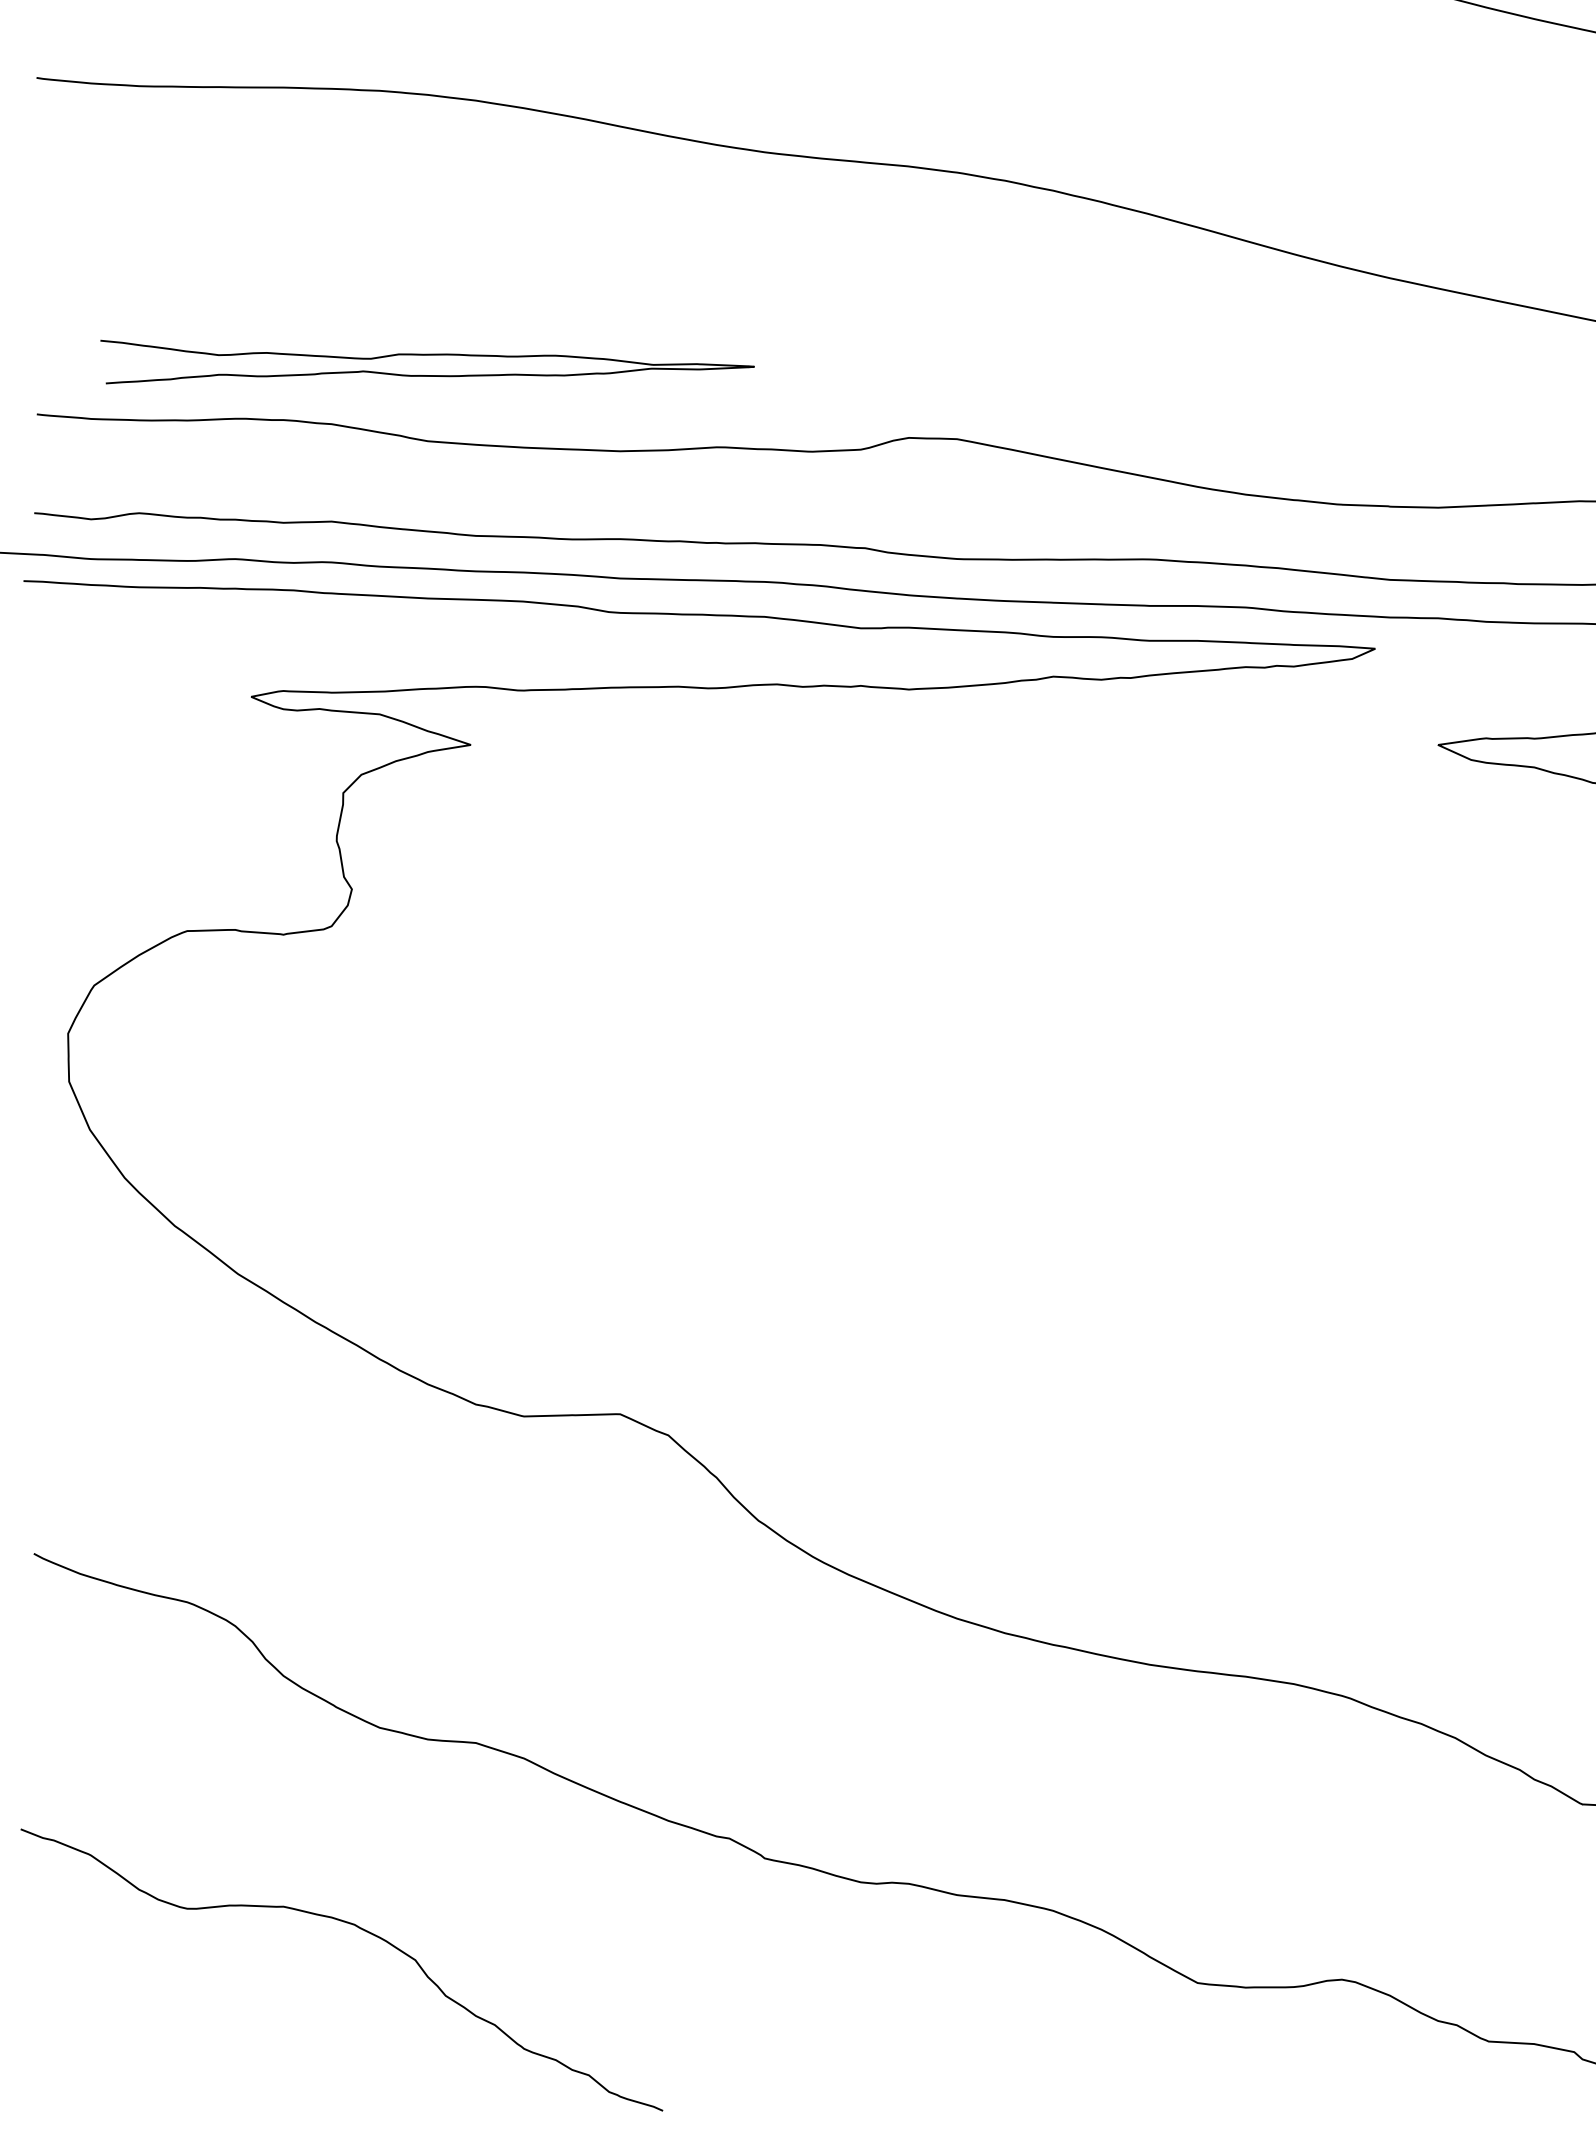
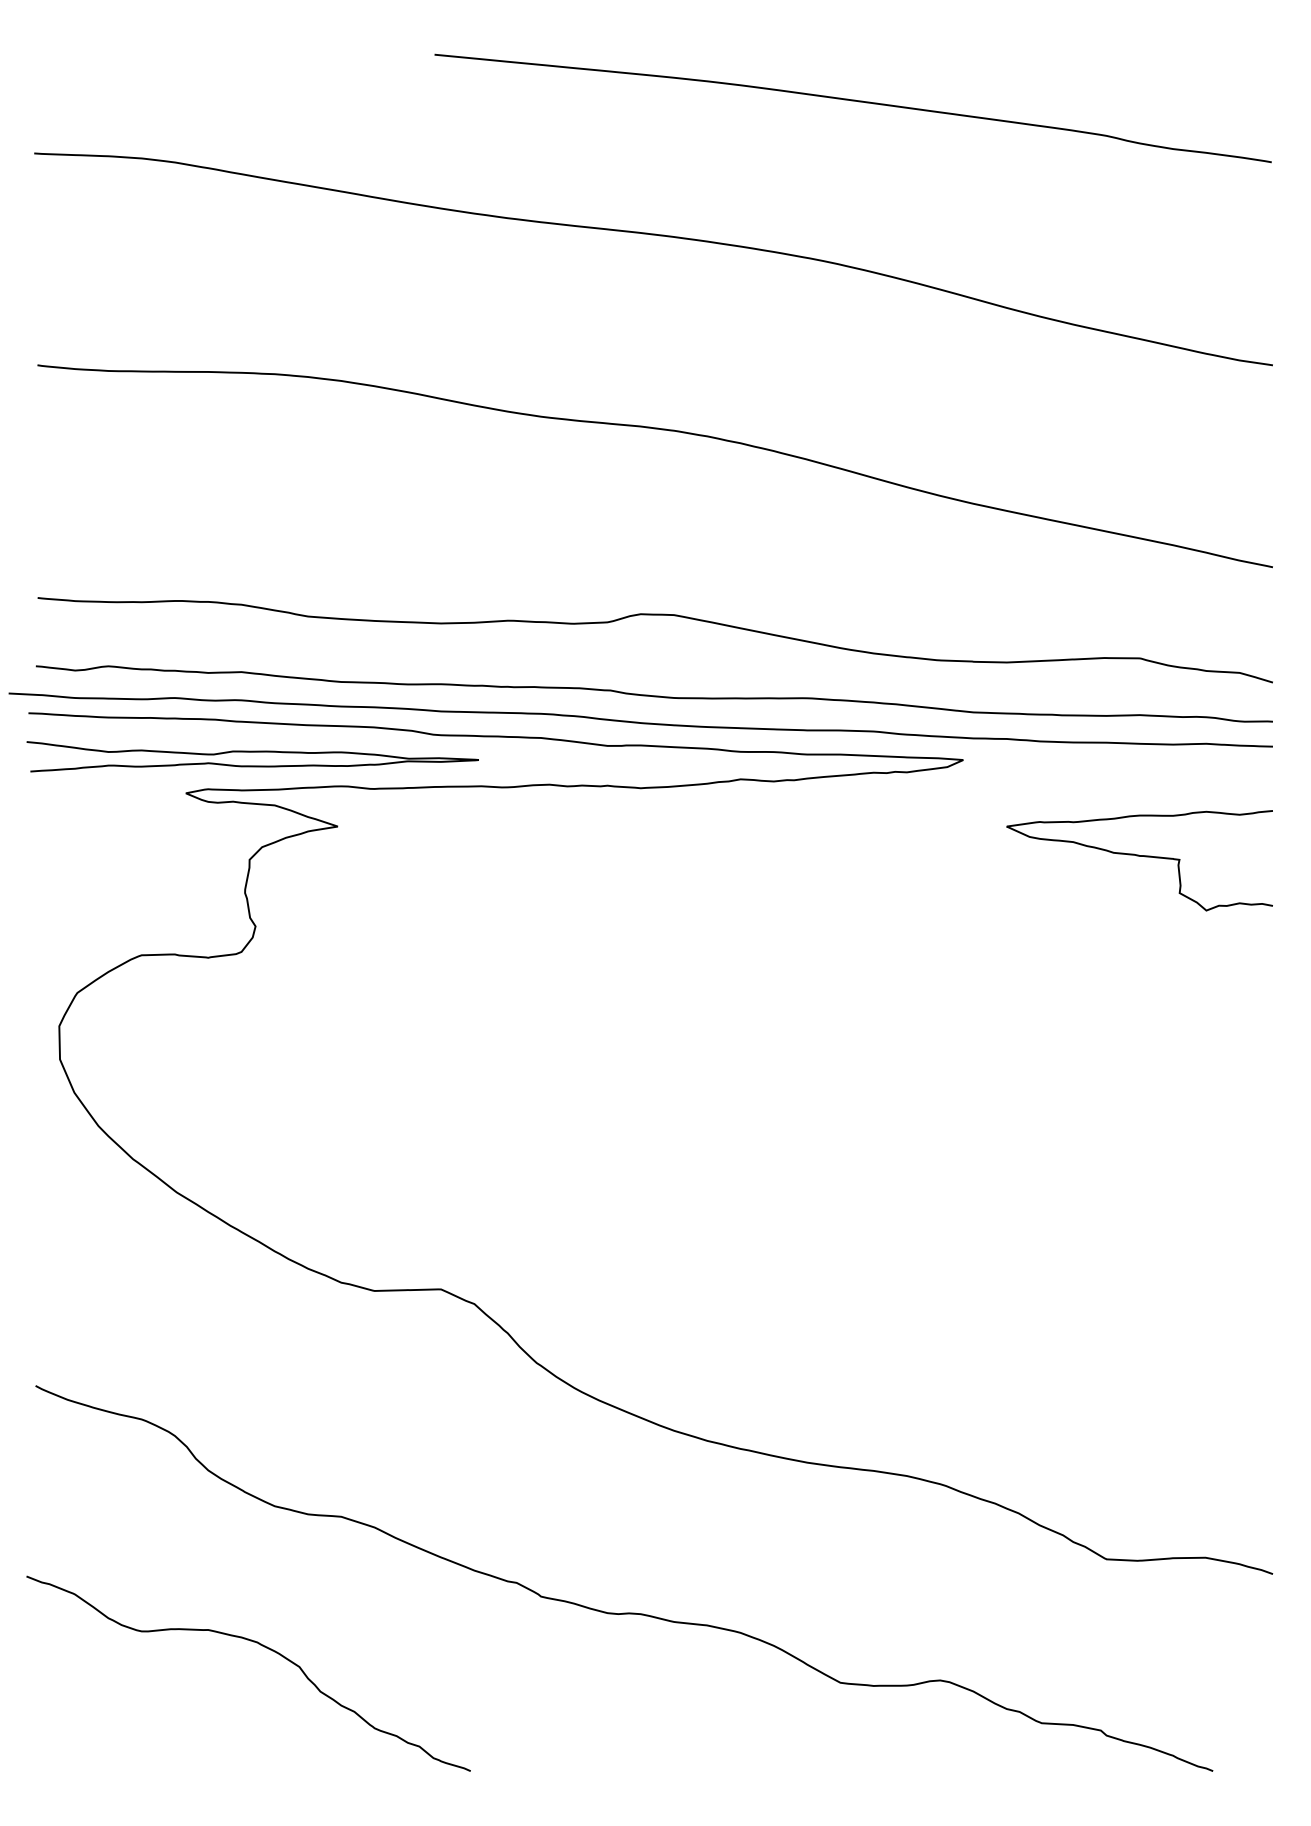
curve: (426, 355) -> (252, 752), moved

